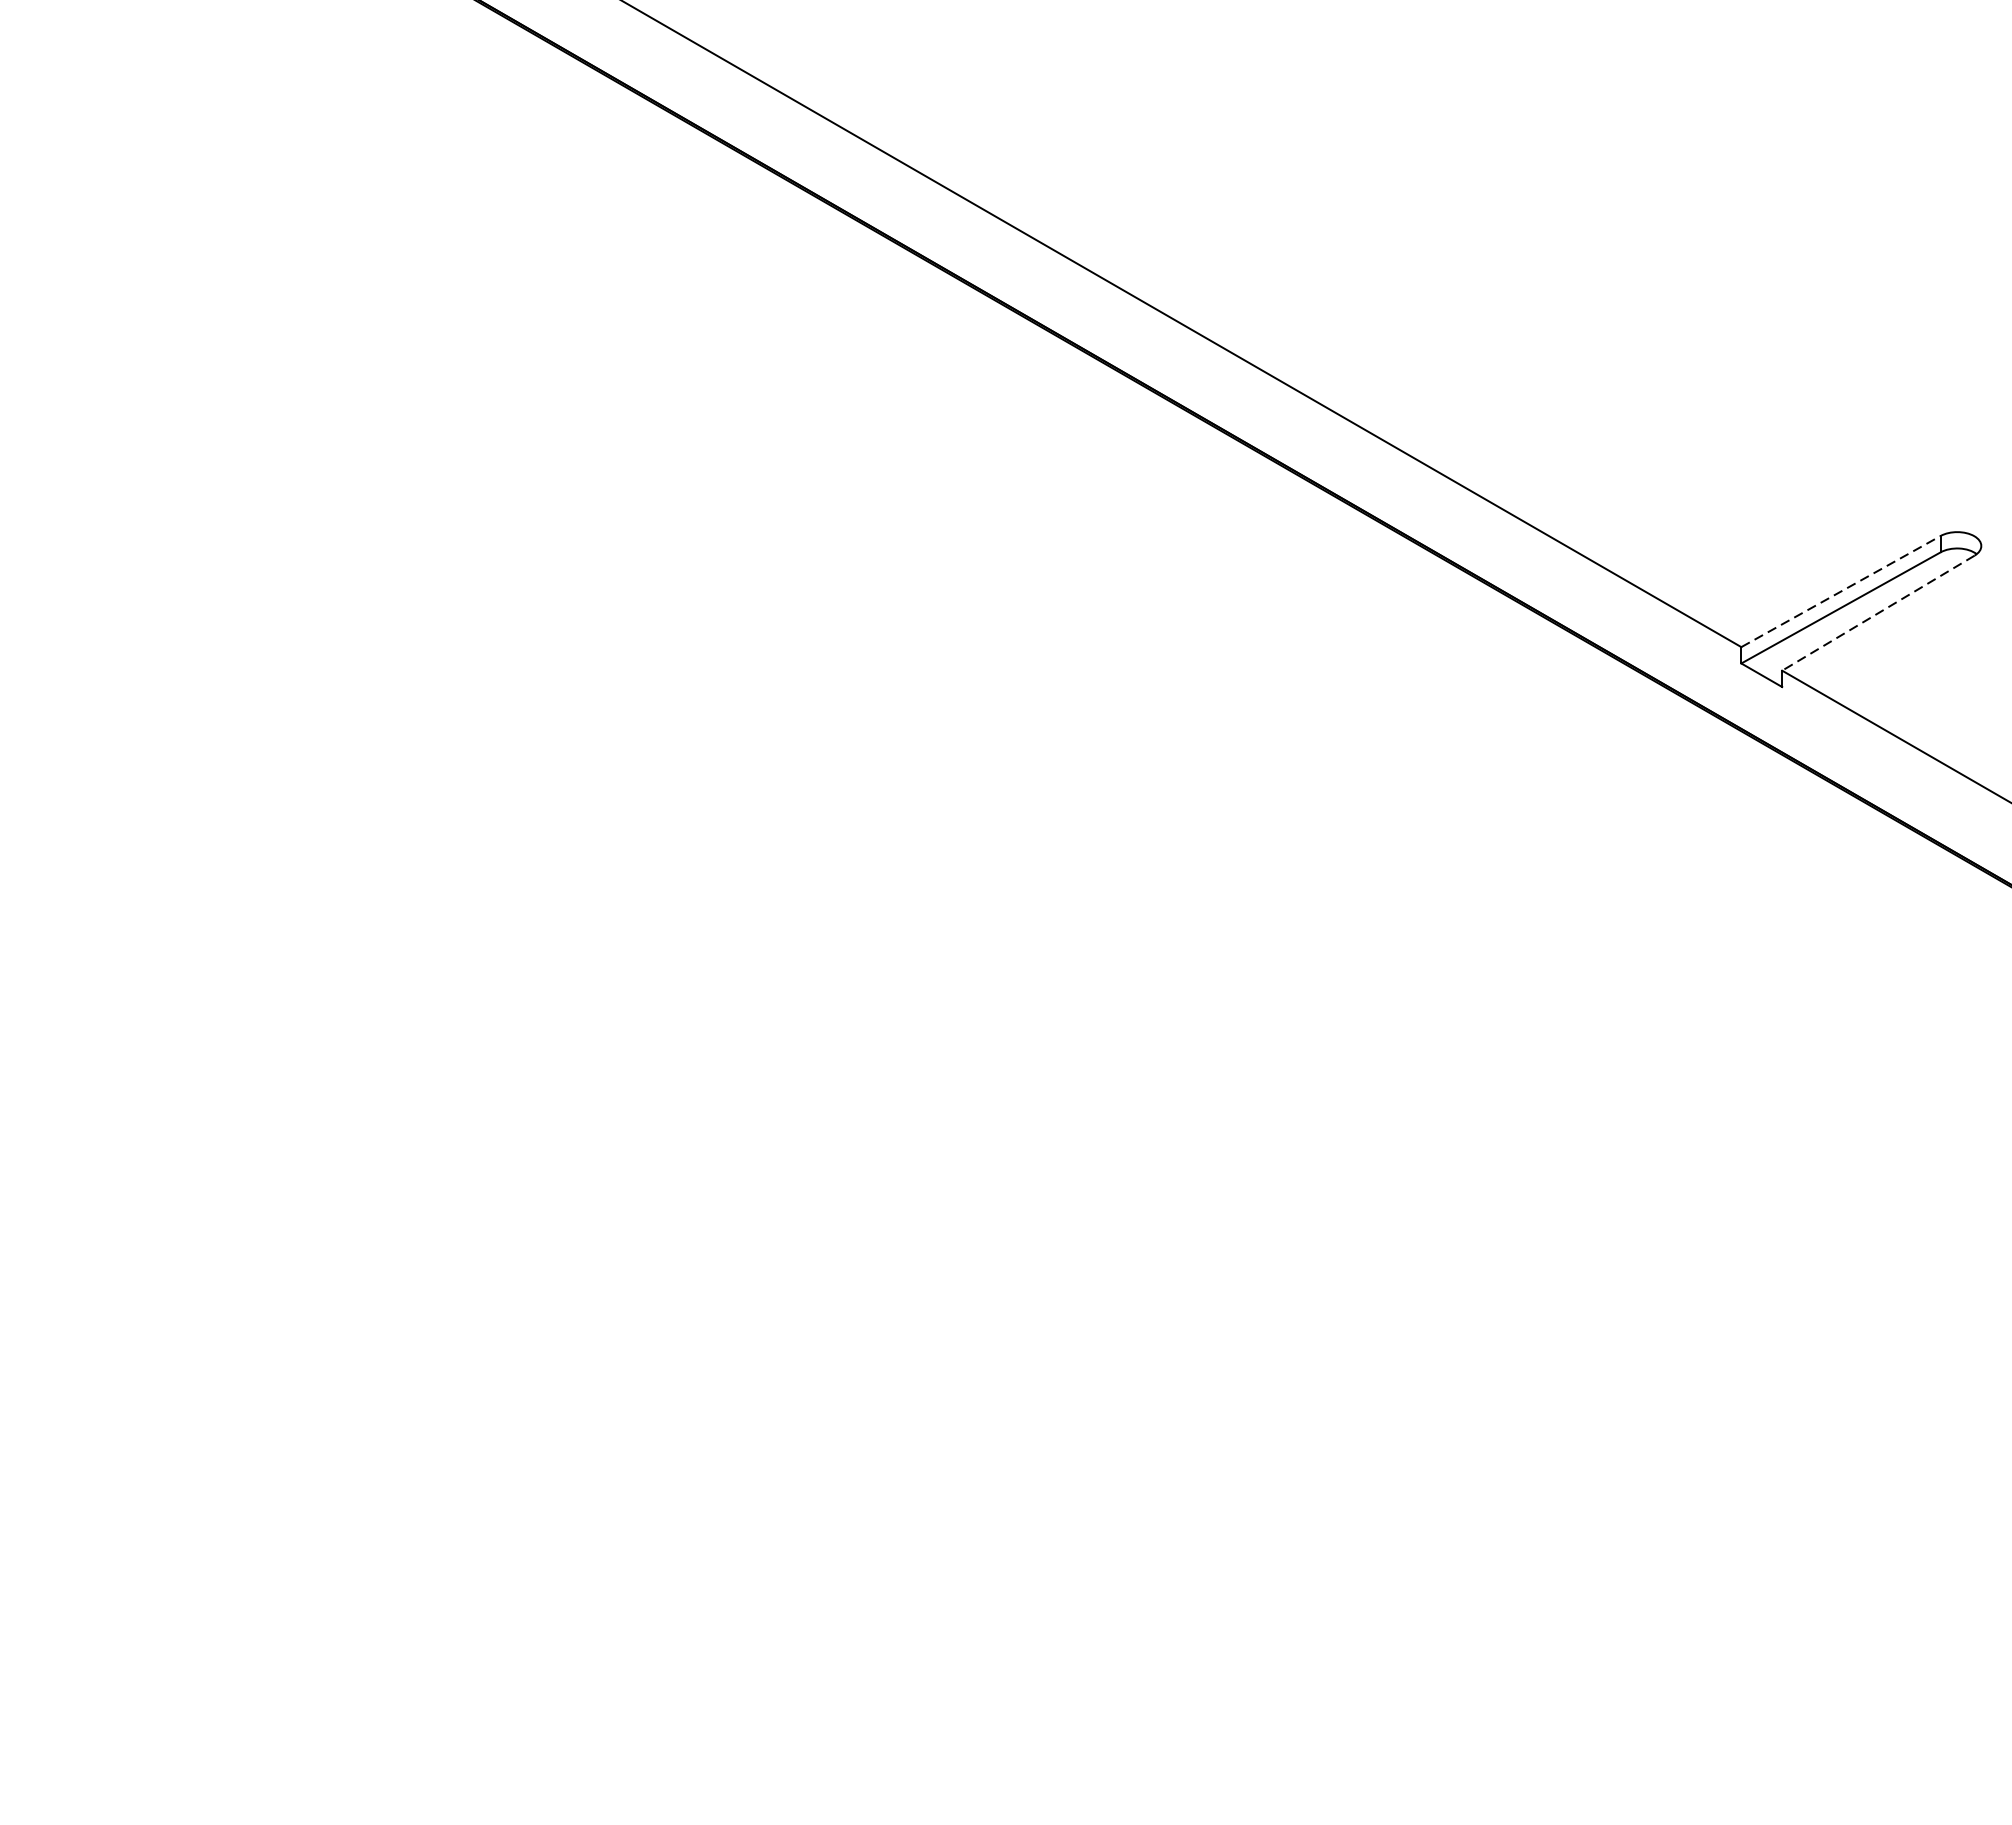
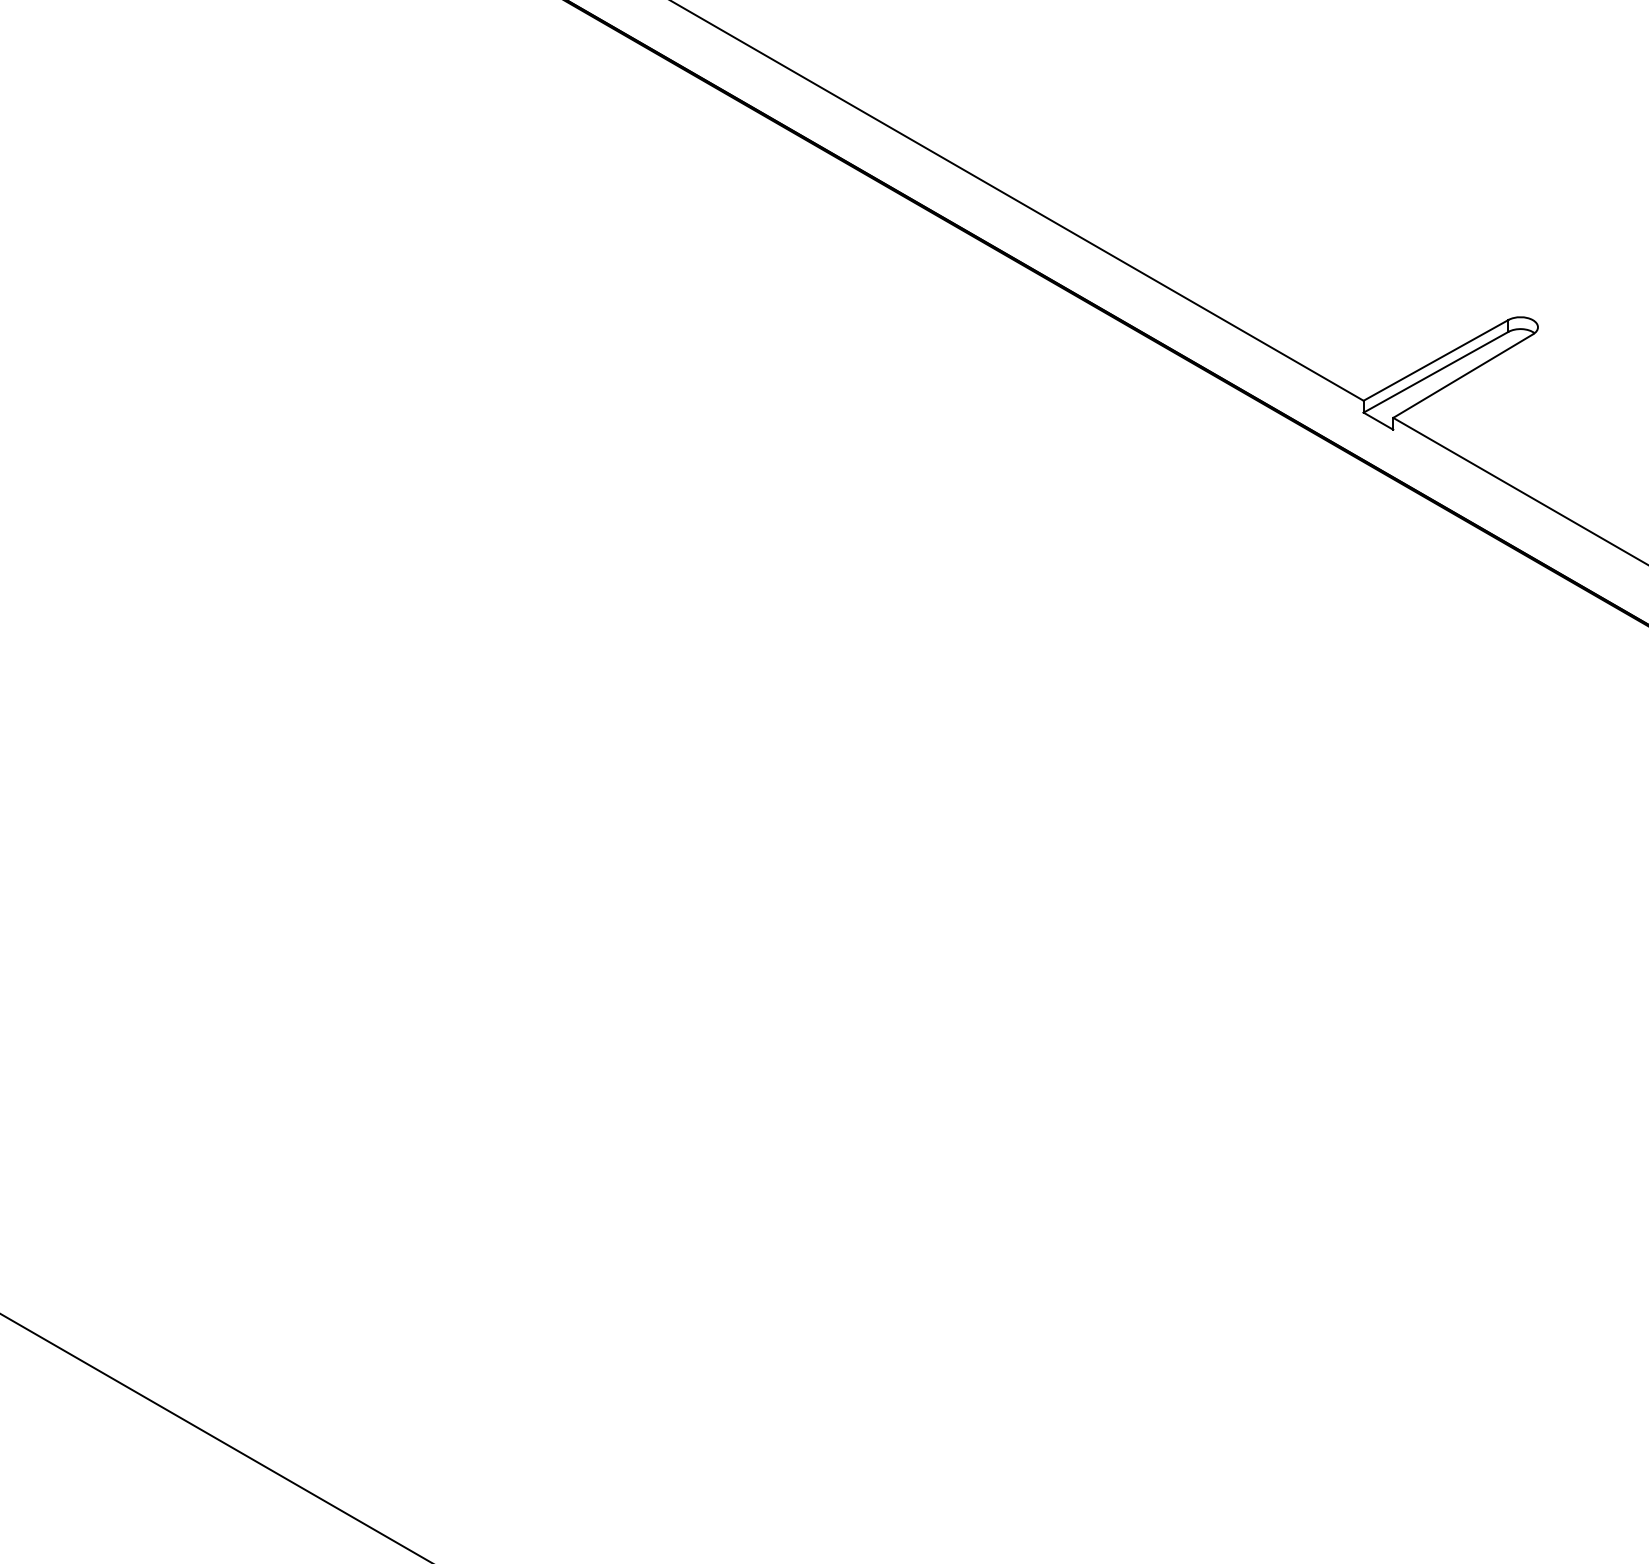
line: (1841, 591) -> (1436, 360), dashed -> solid
line: (1877, 613) -> (1462, 376), dashed -> solid

